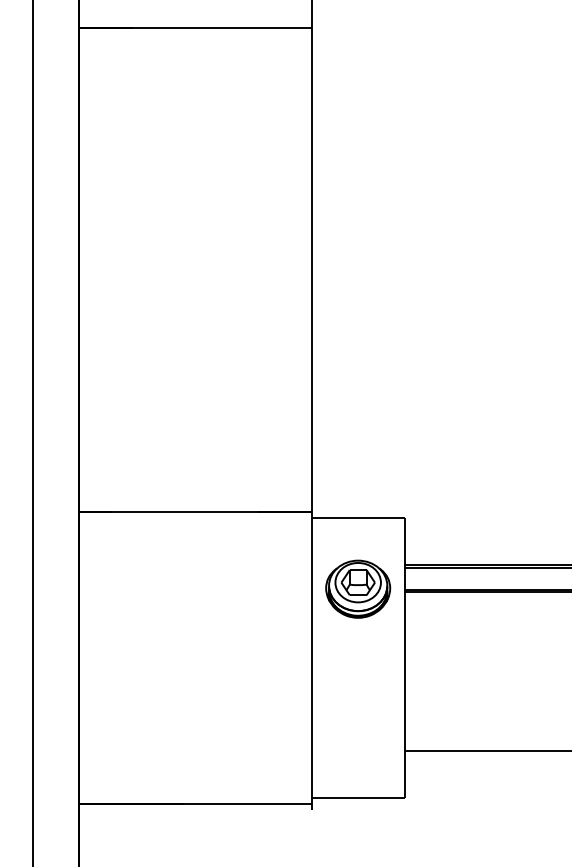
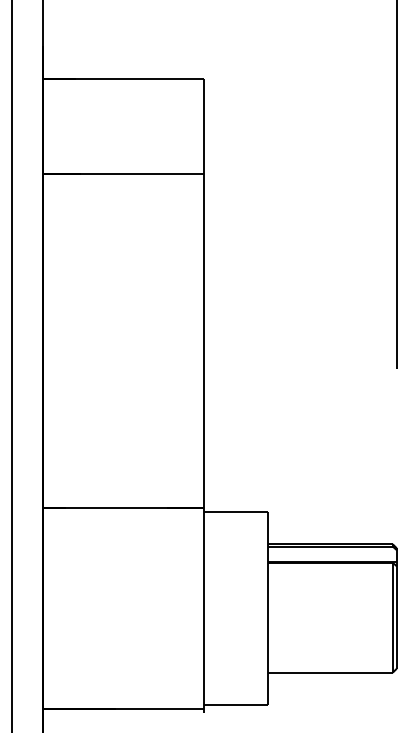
part: (358, 588) -> (236, 560), removed

